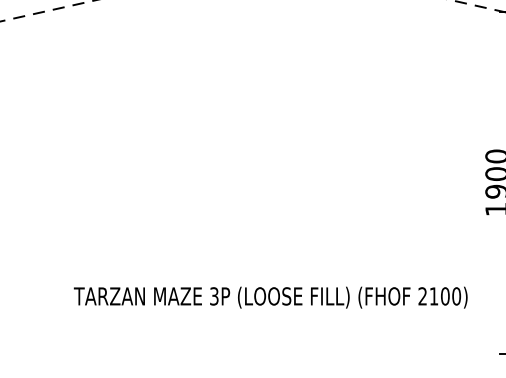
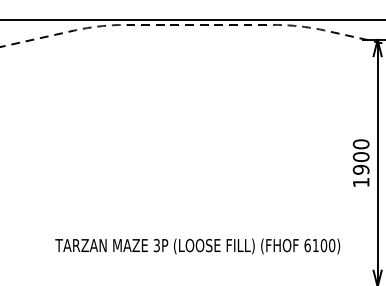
text: (422, 296) -> (307, 245), 2100) -> 6100)

